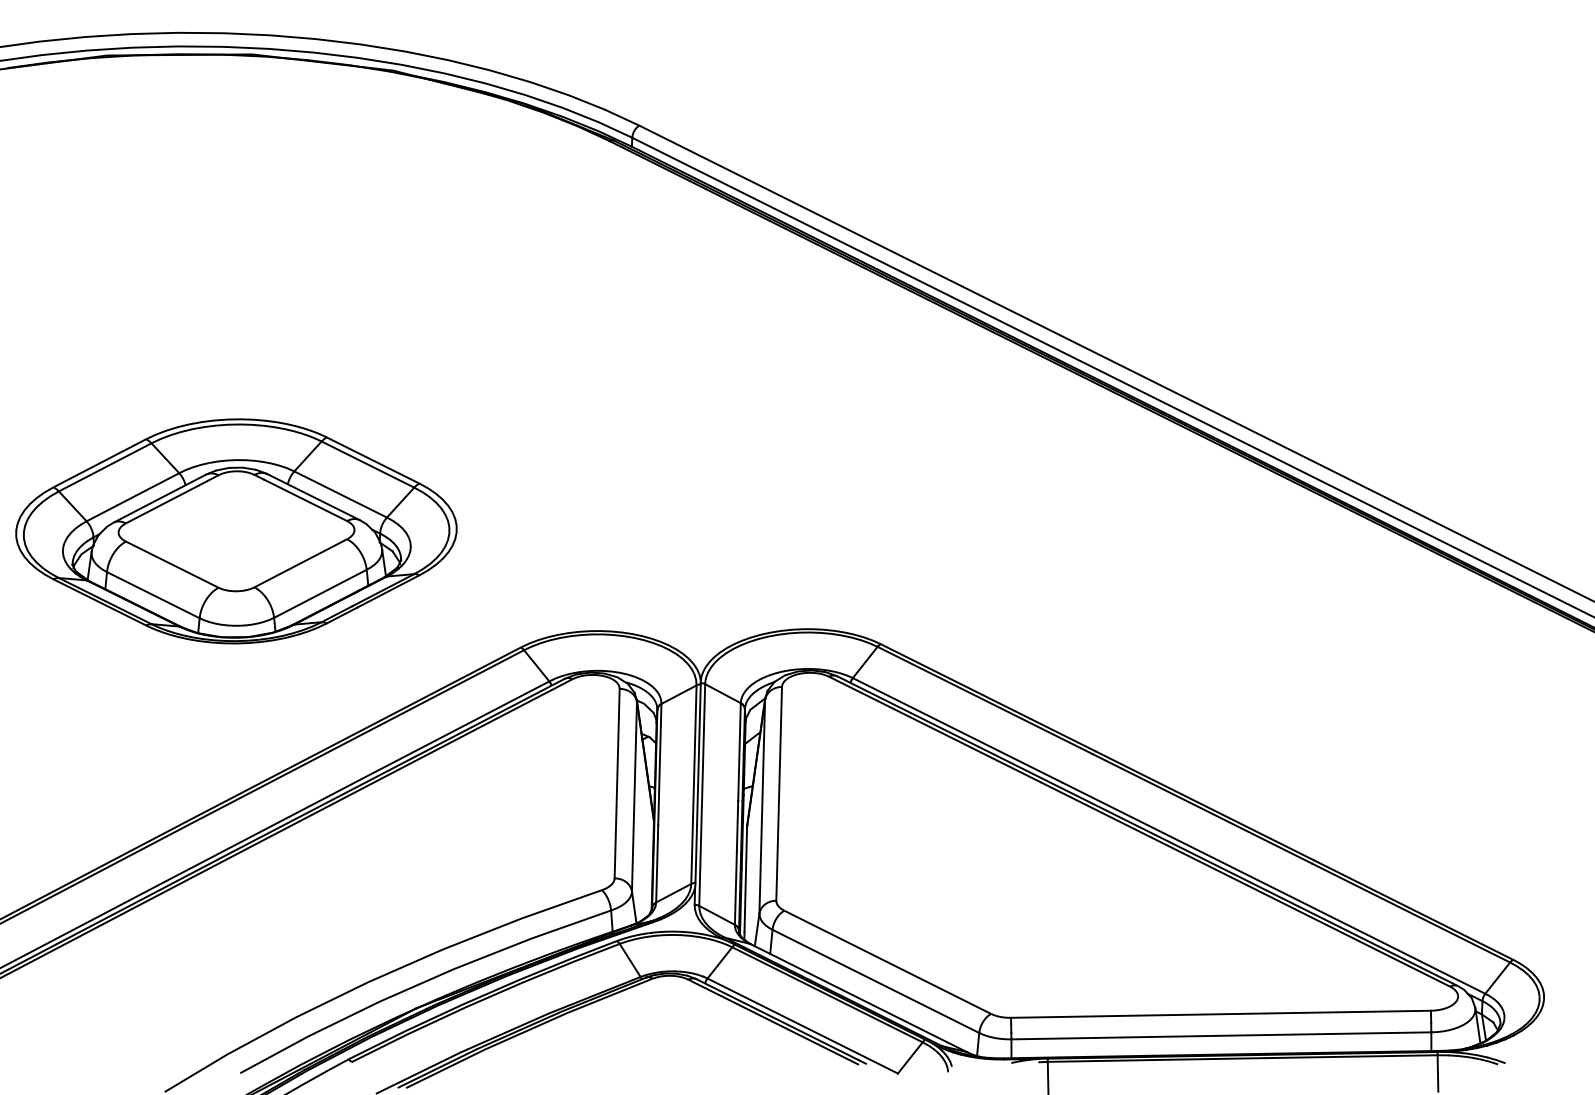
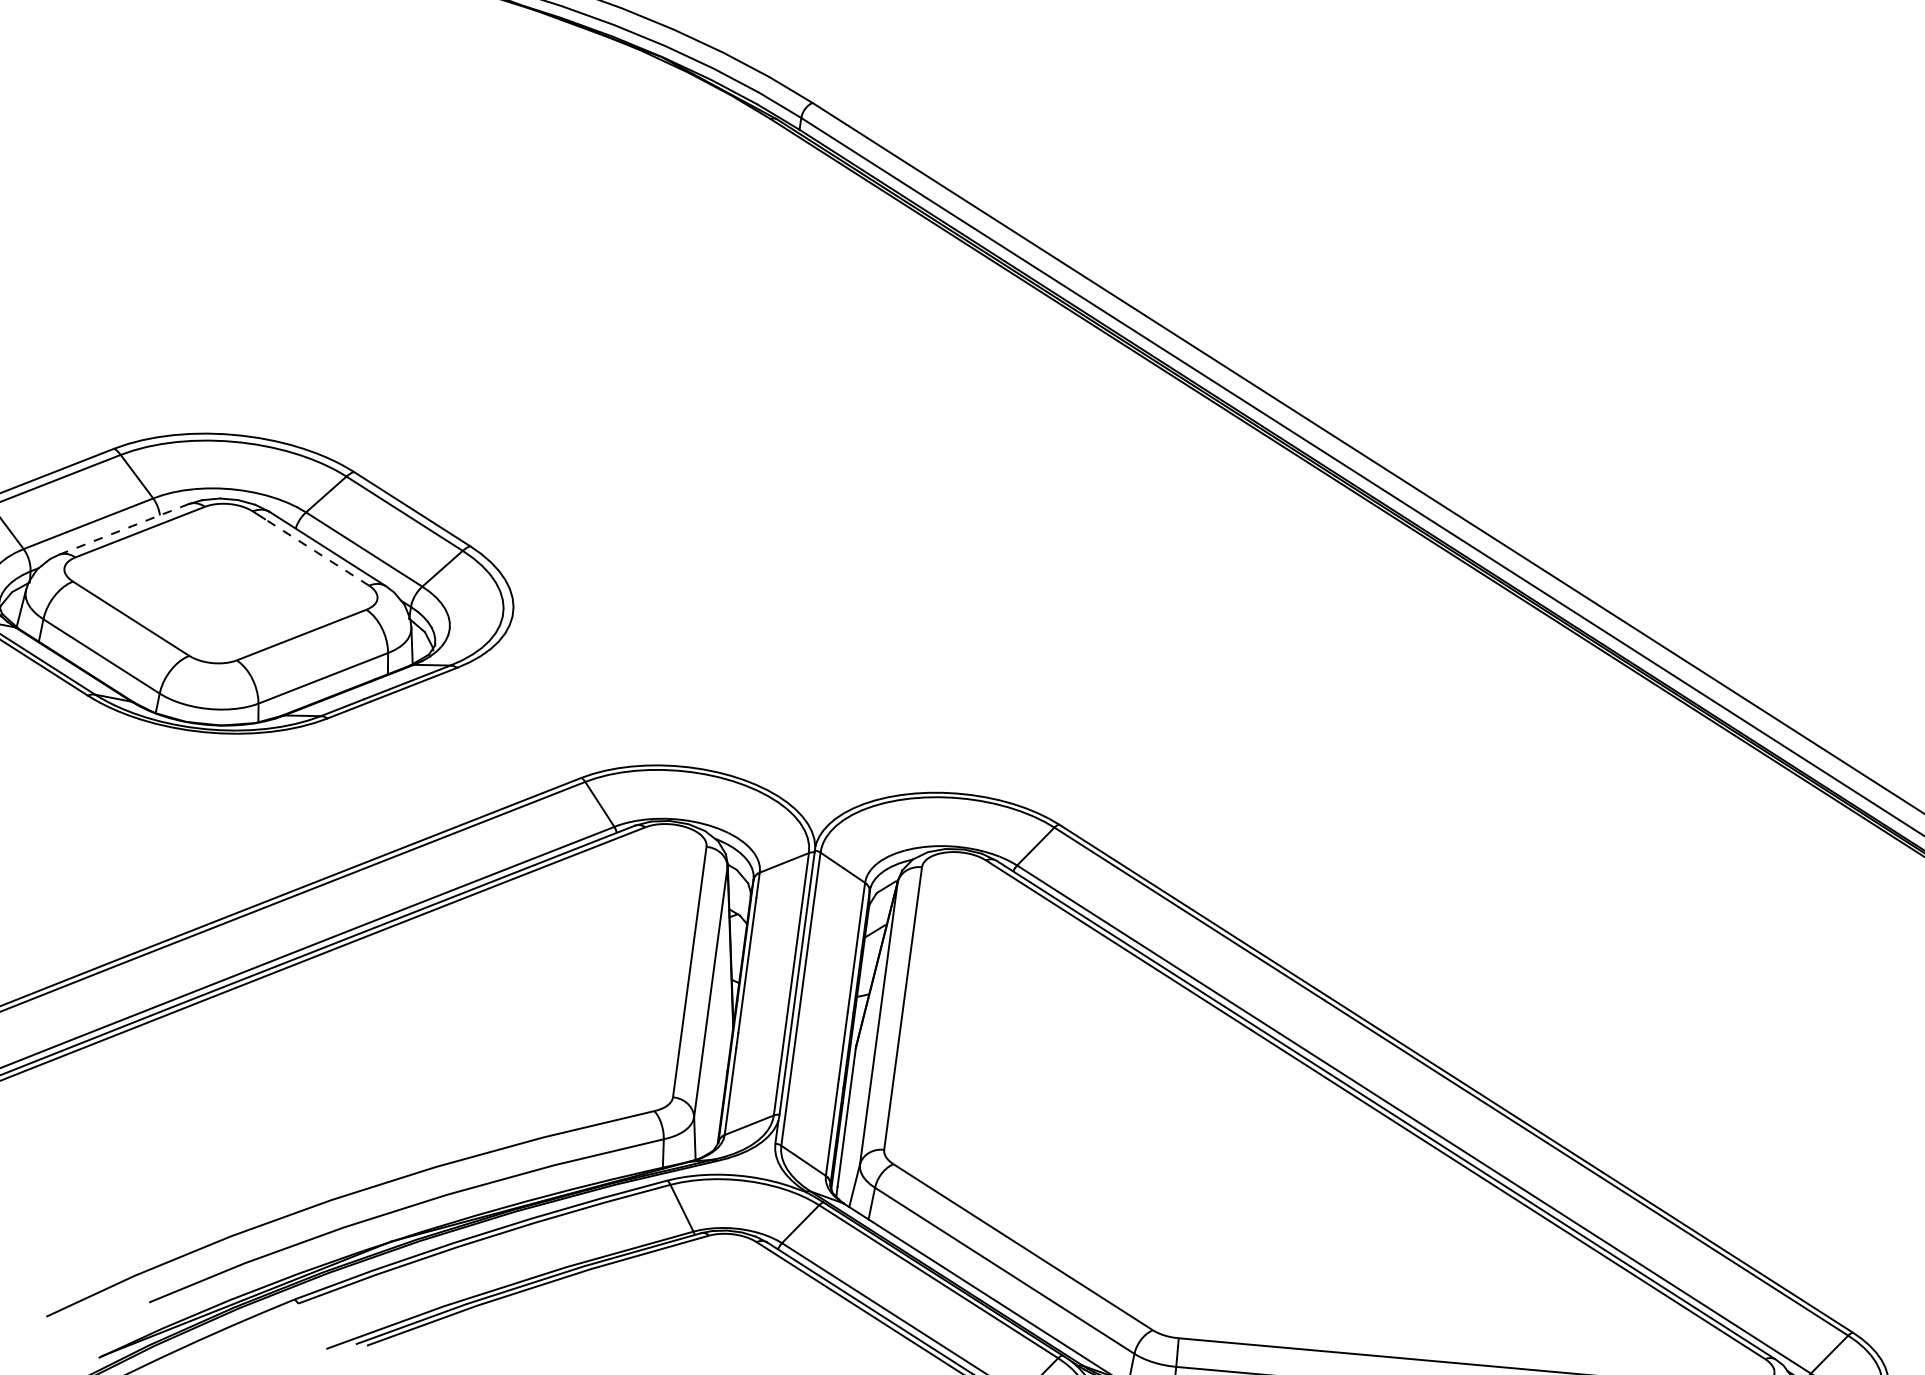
line: (160, 498) -> (124, 529), solid -> dashed
line: (305, 500) -> (316, 552), solid -> dashed

